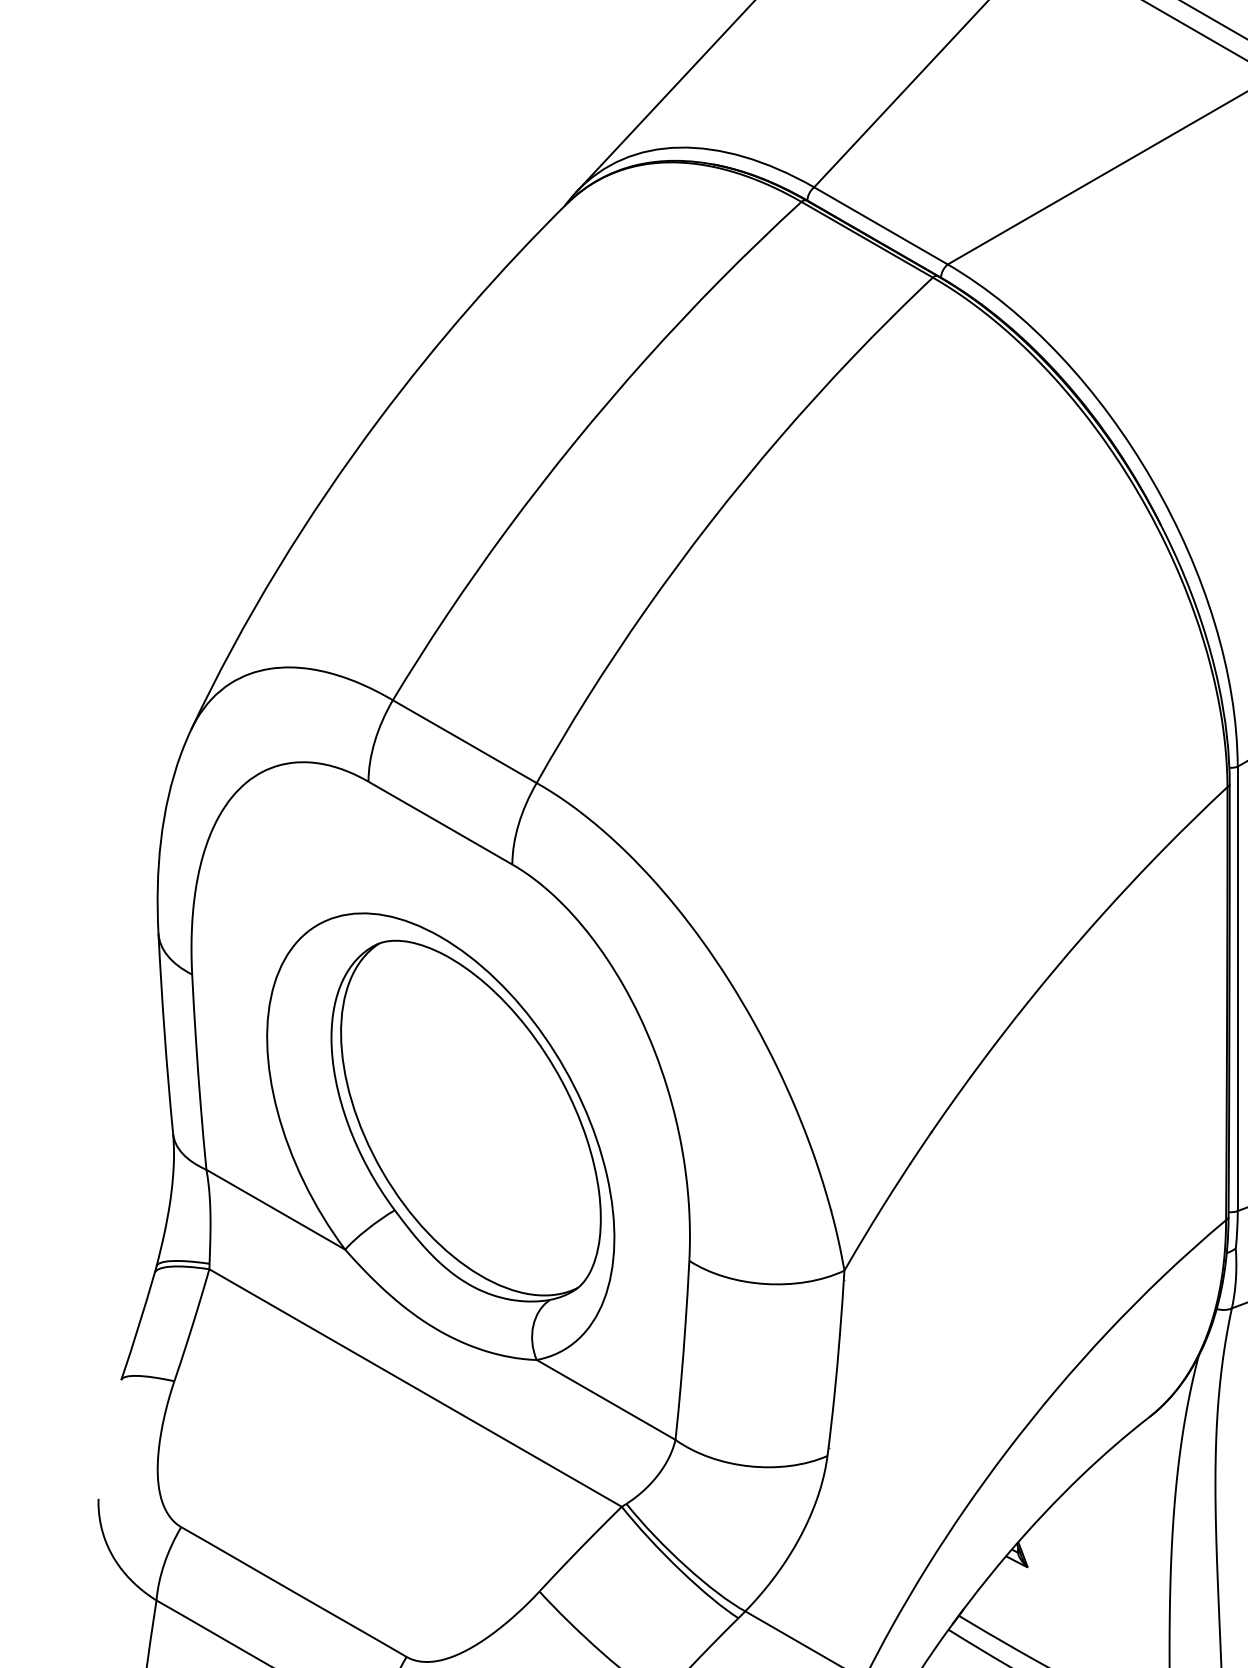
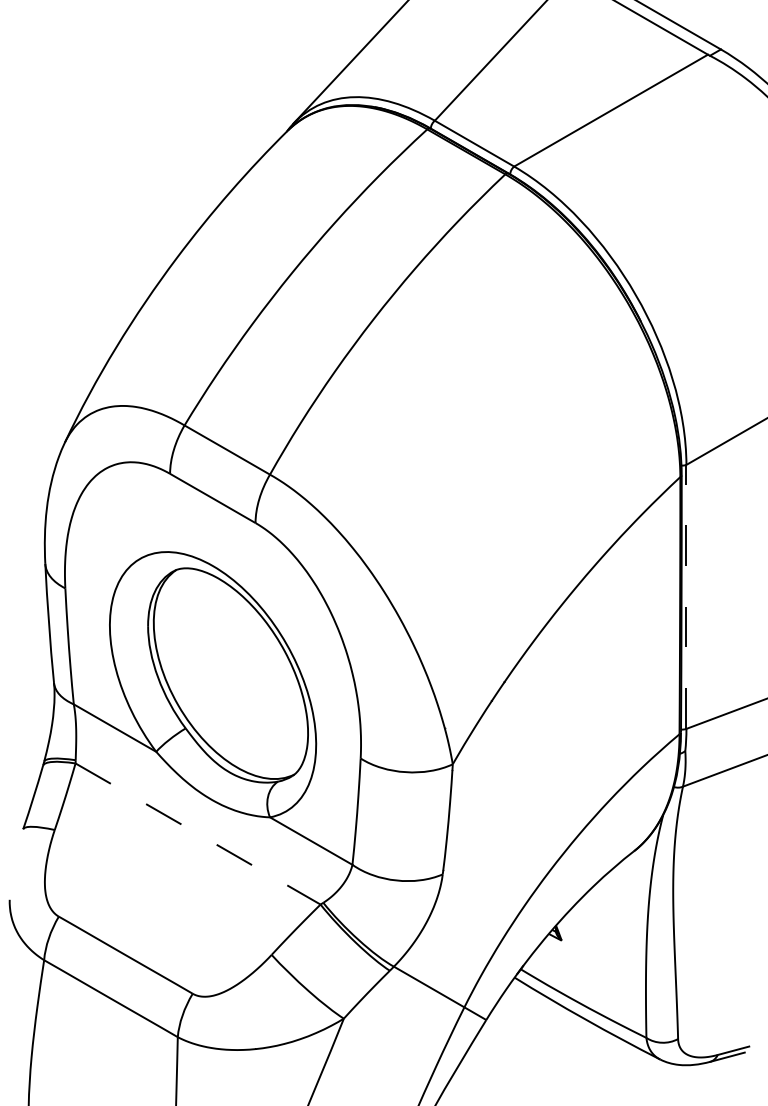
line: (1237, 988) -> (686, 596), solid -> dashed
line: (416, 1388) -> (198, 834), solid -> dashed

